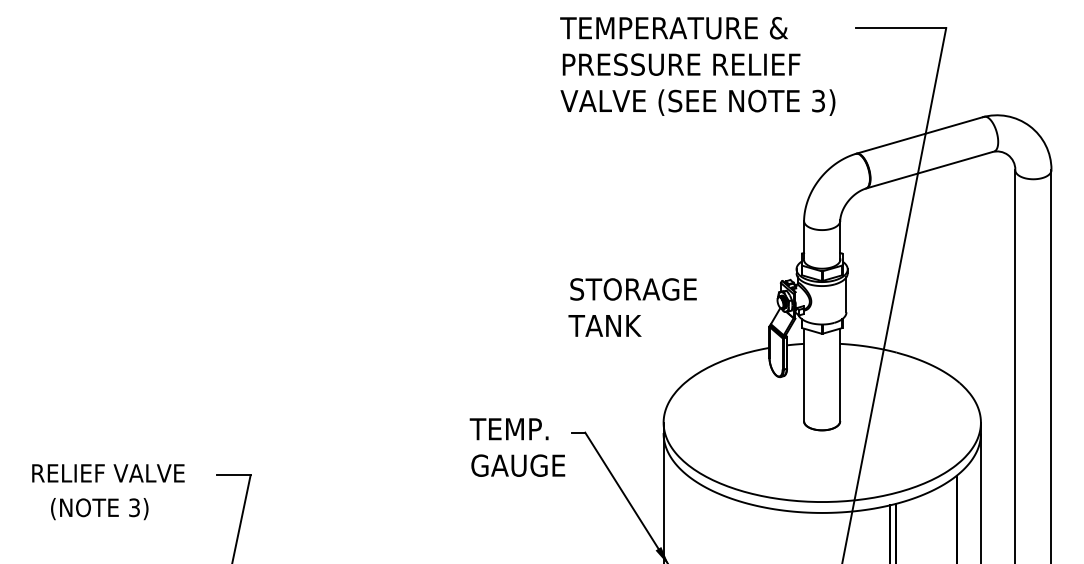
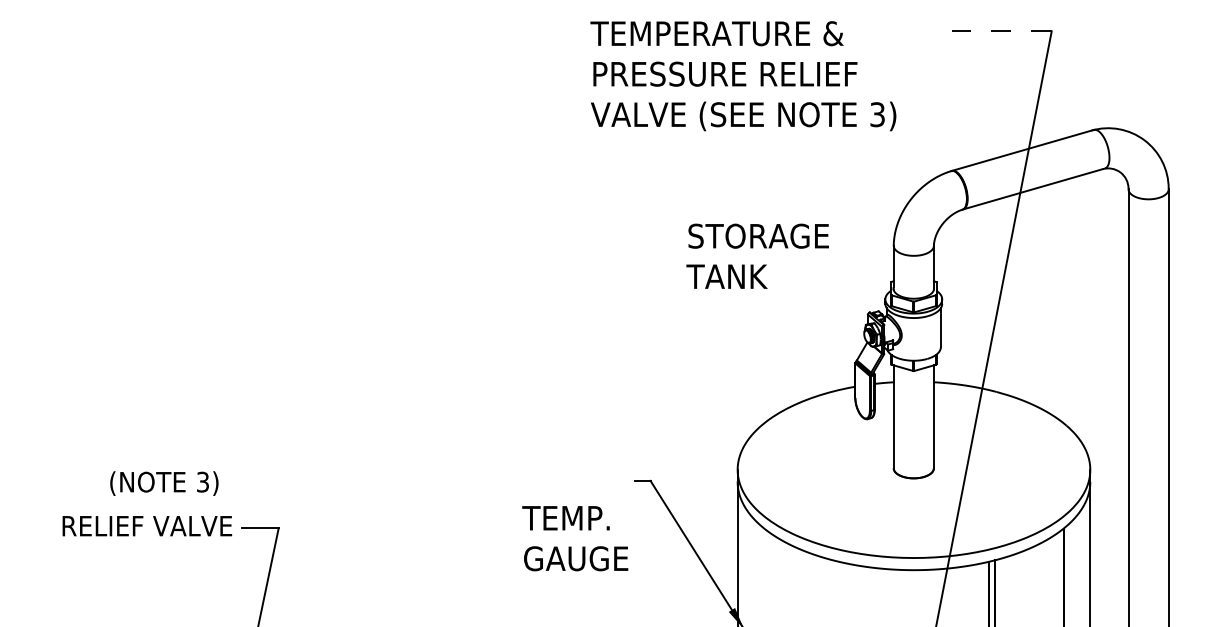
line: (901, 28) -> (1002, 31), solid -> dashed
text: (697, 66) -> (743, 76), moved
text: (632, 307) -> (757, 256), moved
text: (517, 447) -> (575, 538), moved
text: (108, 473) -> (147, 526), moved
text: (99, 509) -> (164, 484), moved

